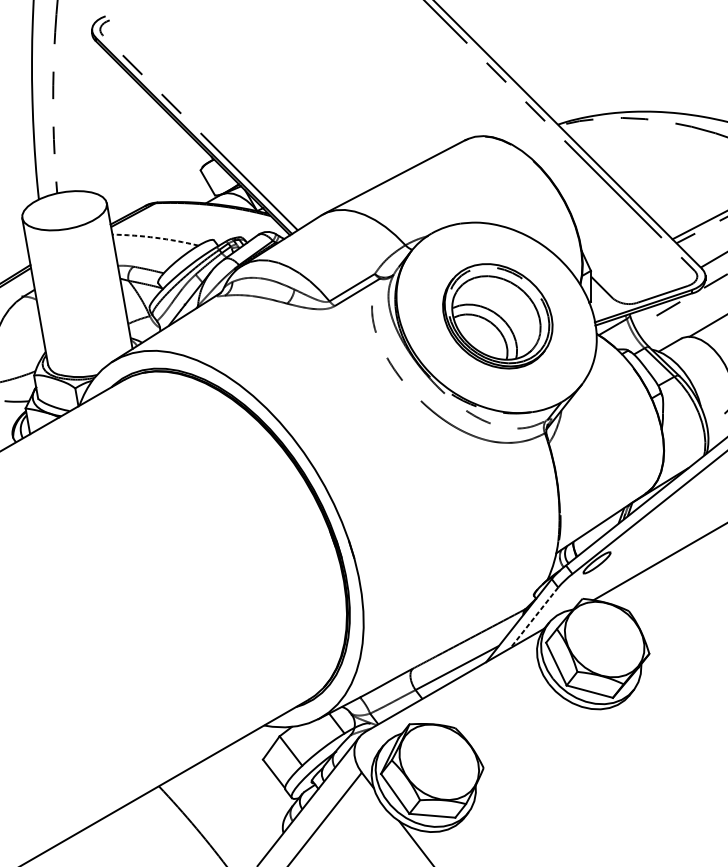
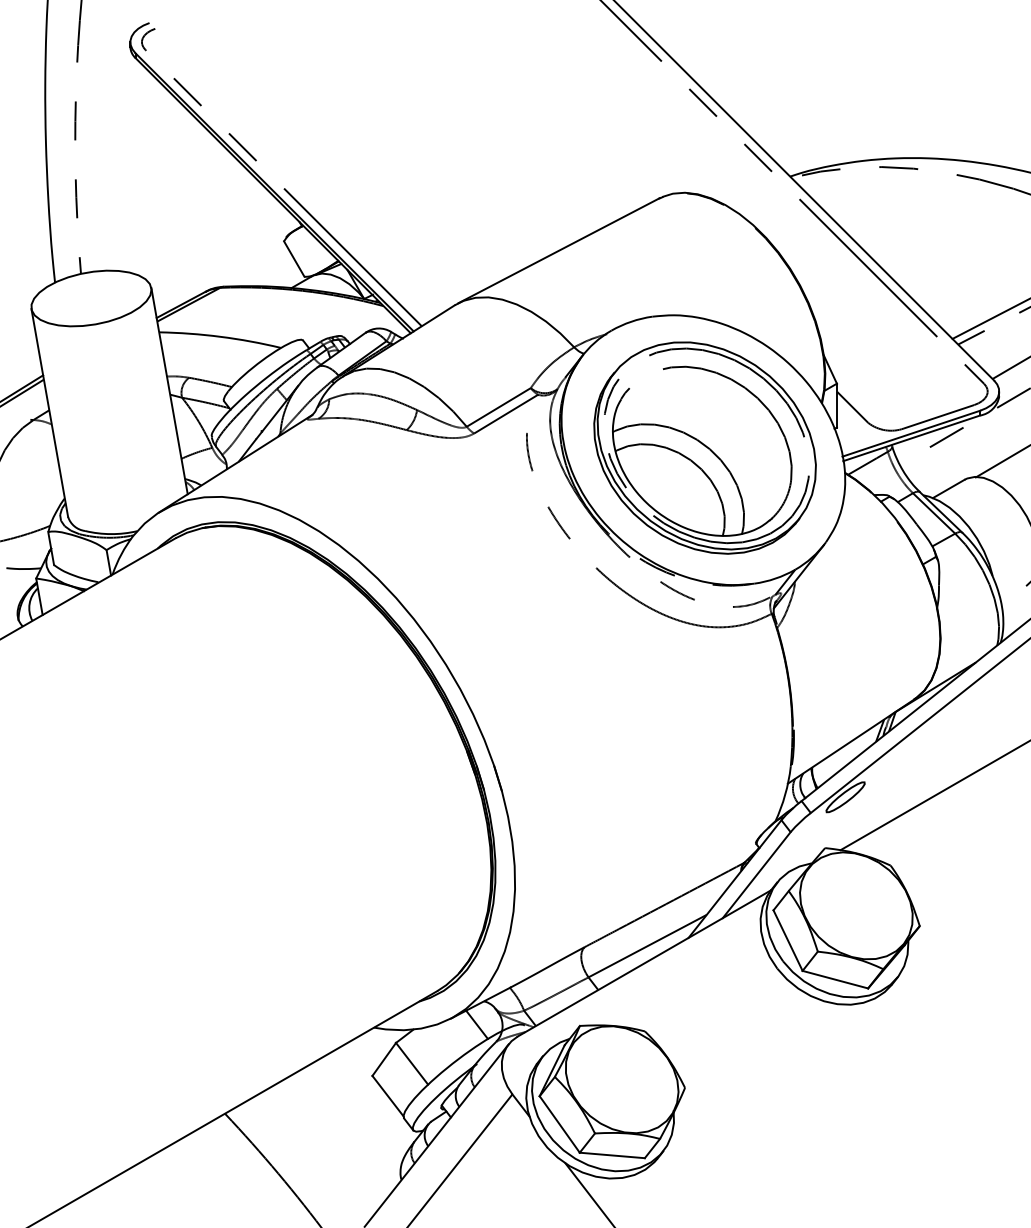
arc: (155, 237) -> (220, 336), dashed -> solid
part: (497, 315) -> (704, 447), size x1.43
line: (534, 618) -> (756, 875), dashed -> solid

